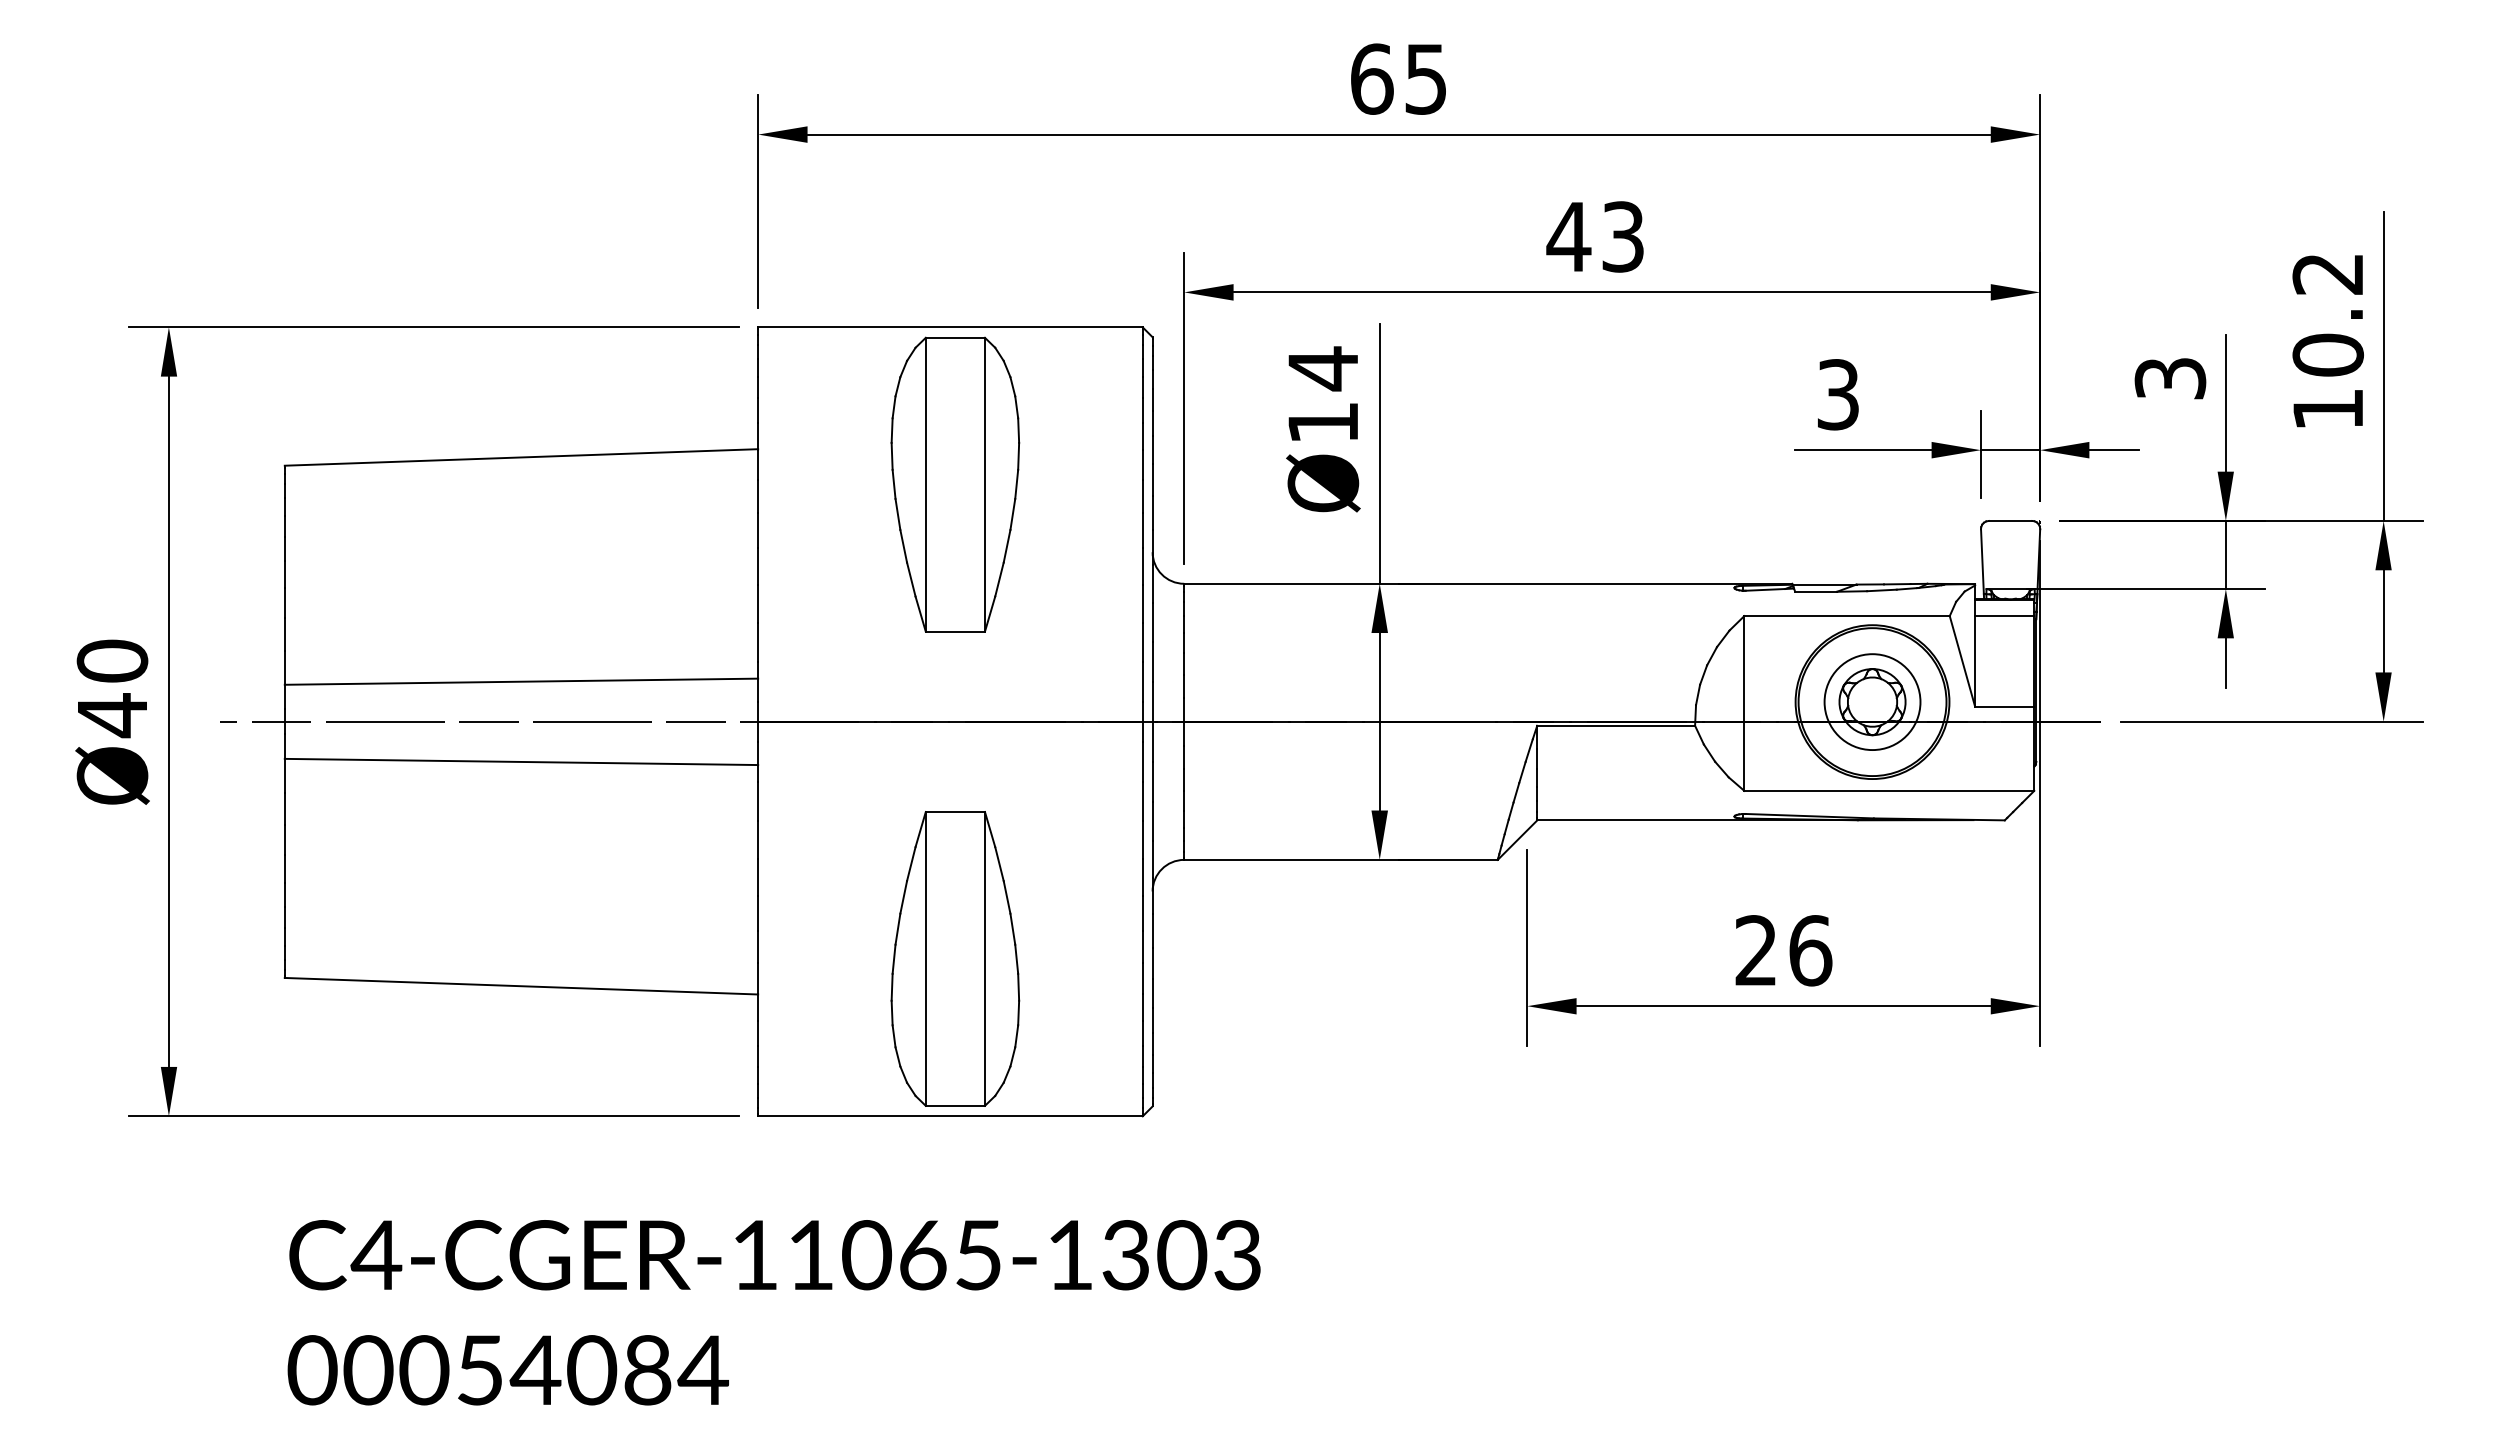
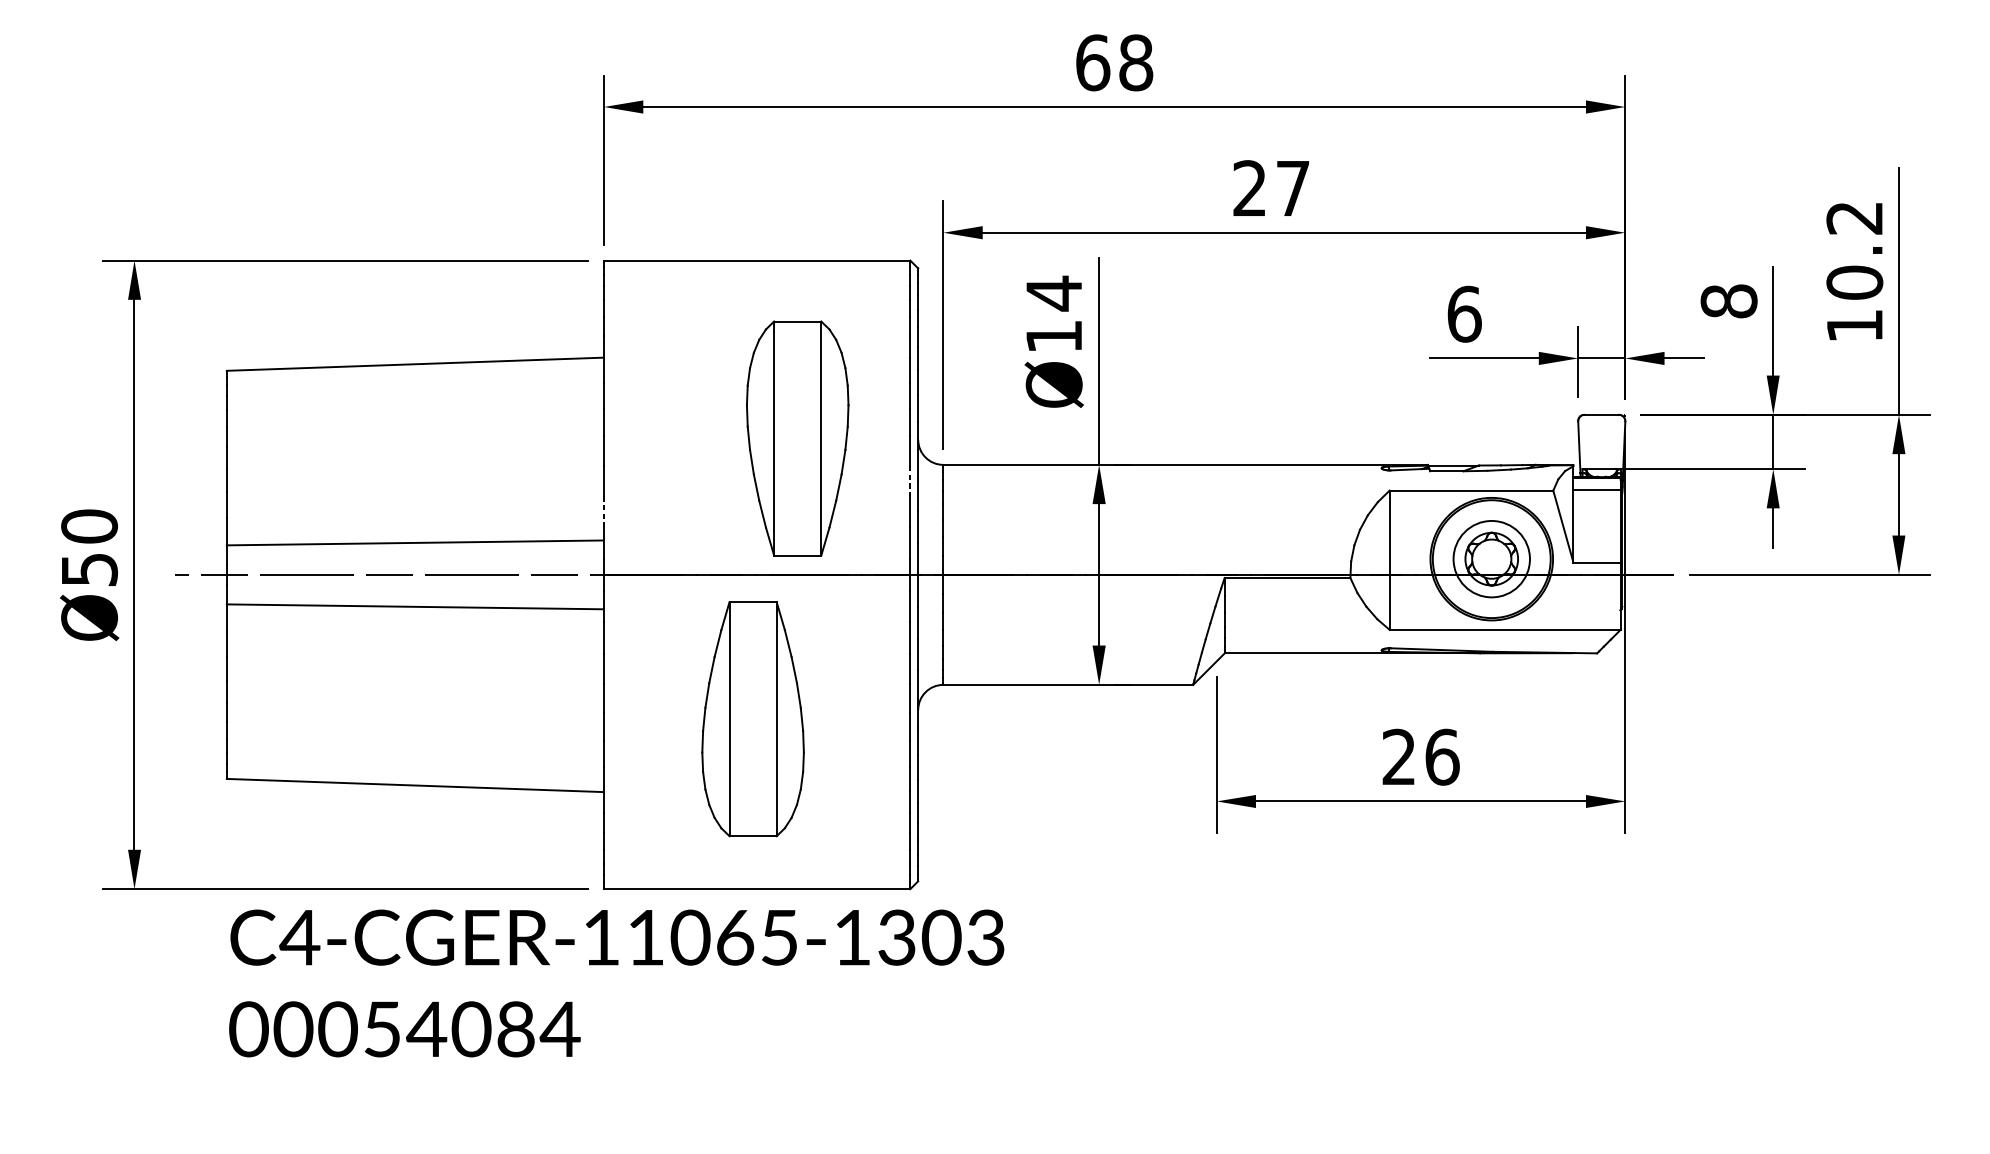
text: (1426, 78) -> (1136, 62), 65 -> 68
text: (1594, 236) -> (1270, 188), 43 -> 27
text: (2170, 378) -> (1729, 301), 3 -> 8
text: (1838, 394) -> (1464, 314), 3 -> 6
part: (955, 484) -> (797, 438), moved
line: (1142, 604) -> (910, 481), solid -> dashed
line: (758, 642) -> (604, 511), solid -> dashed
text: (113, 715) -> (90, 569), Ø40 -> Ø50
part: (955, 958) -> (753, 718), moved
text: (773, 1312) -> (616, 983), moved

